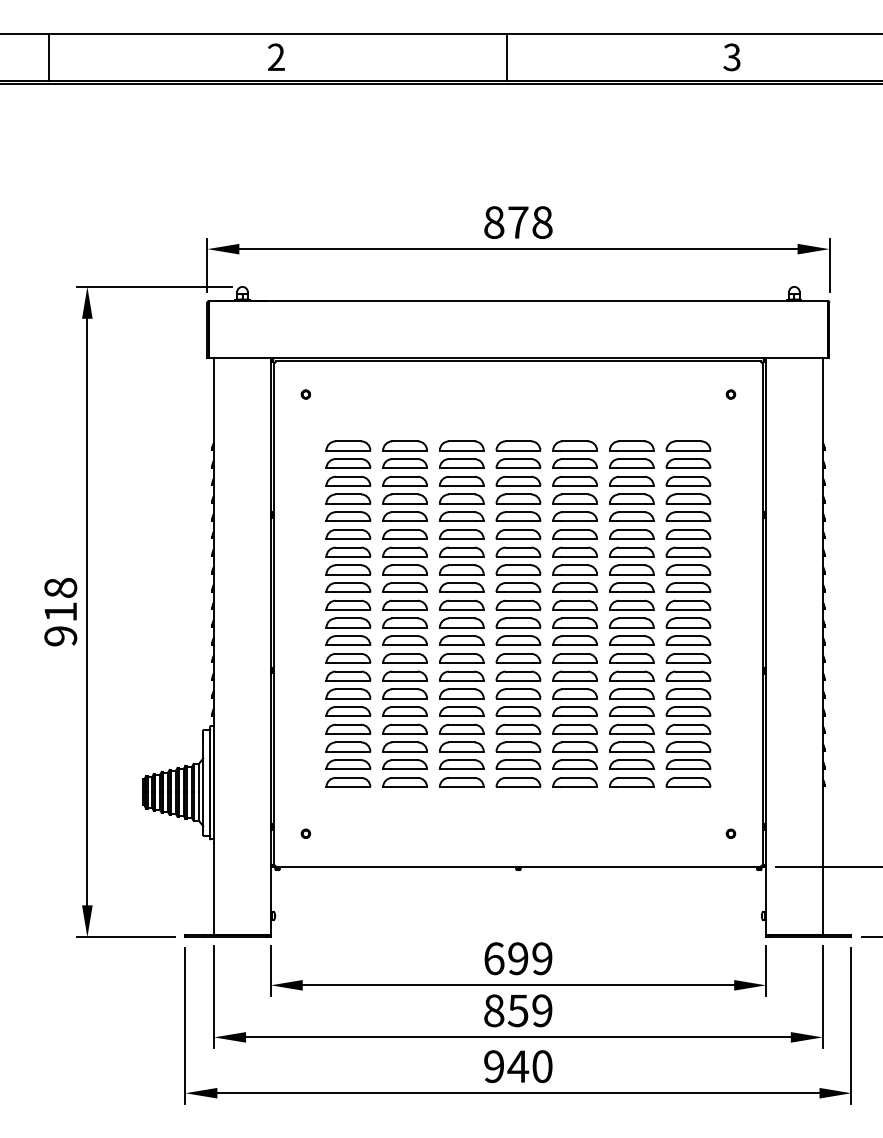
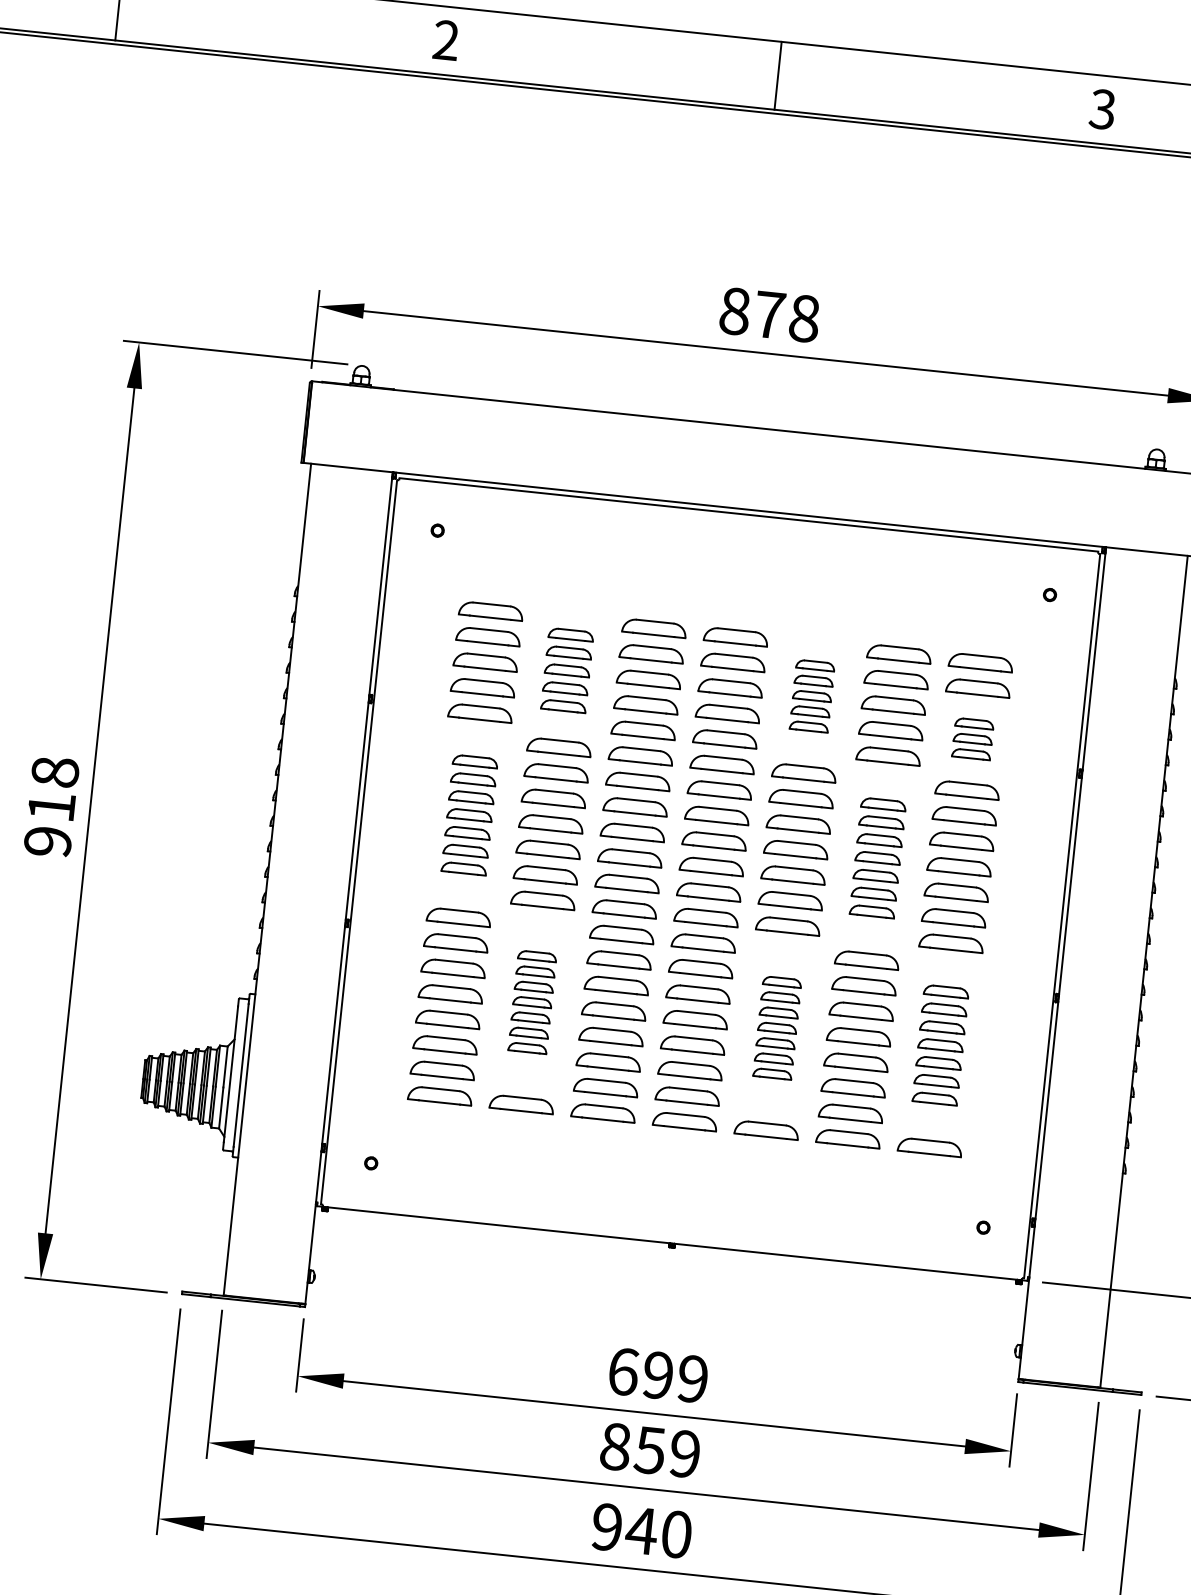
part: (404, 480) -> (566, 669), size x0.7
part: (574, 480) -> (811, 695), size x0.6
part: (688, 498) -> (973, 738), size x0.6
part: (348, 587) -> (469, 815), size x0.7
part: (631, 587) -> (877, 857), size x0.7
part: (404, 711) -> (531, 1002), size x0.6
part: (574, 711) -> (776, 1027), size x0.6
part: (688, 711) -> (940, 1045), size x0.7

